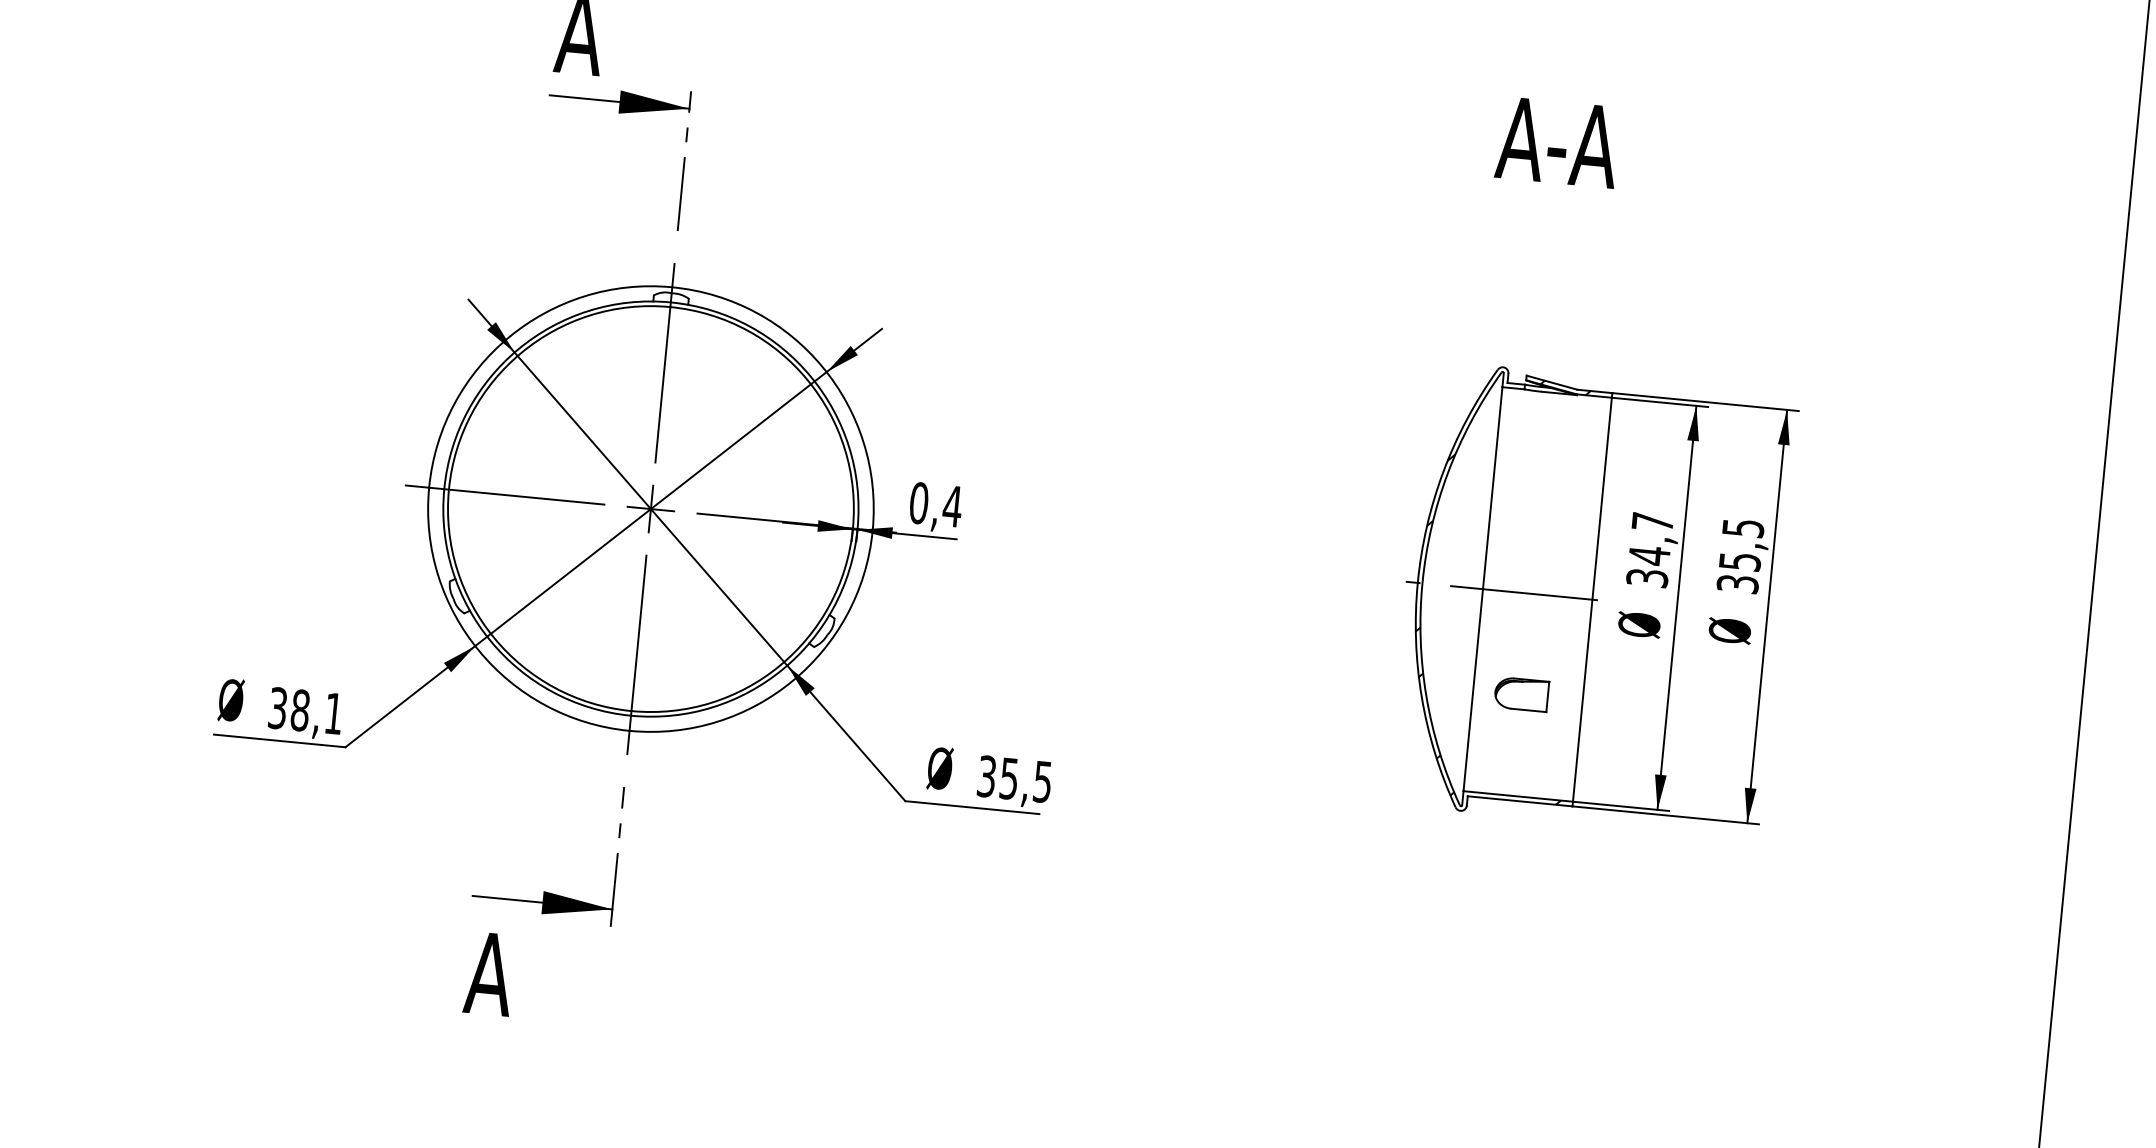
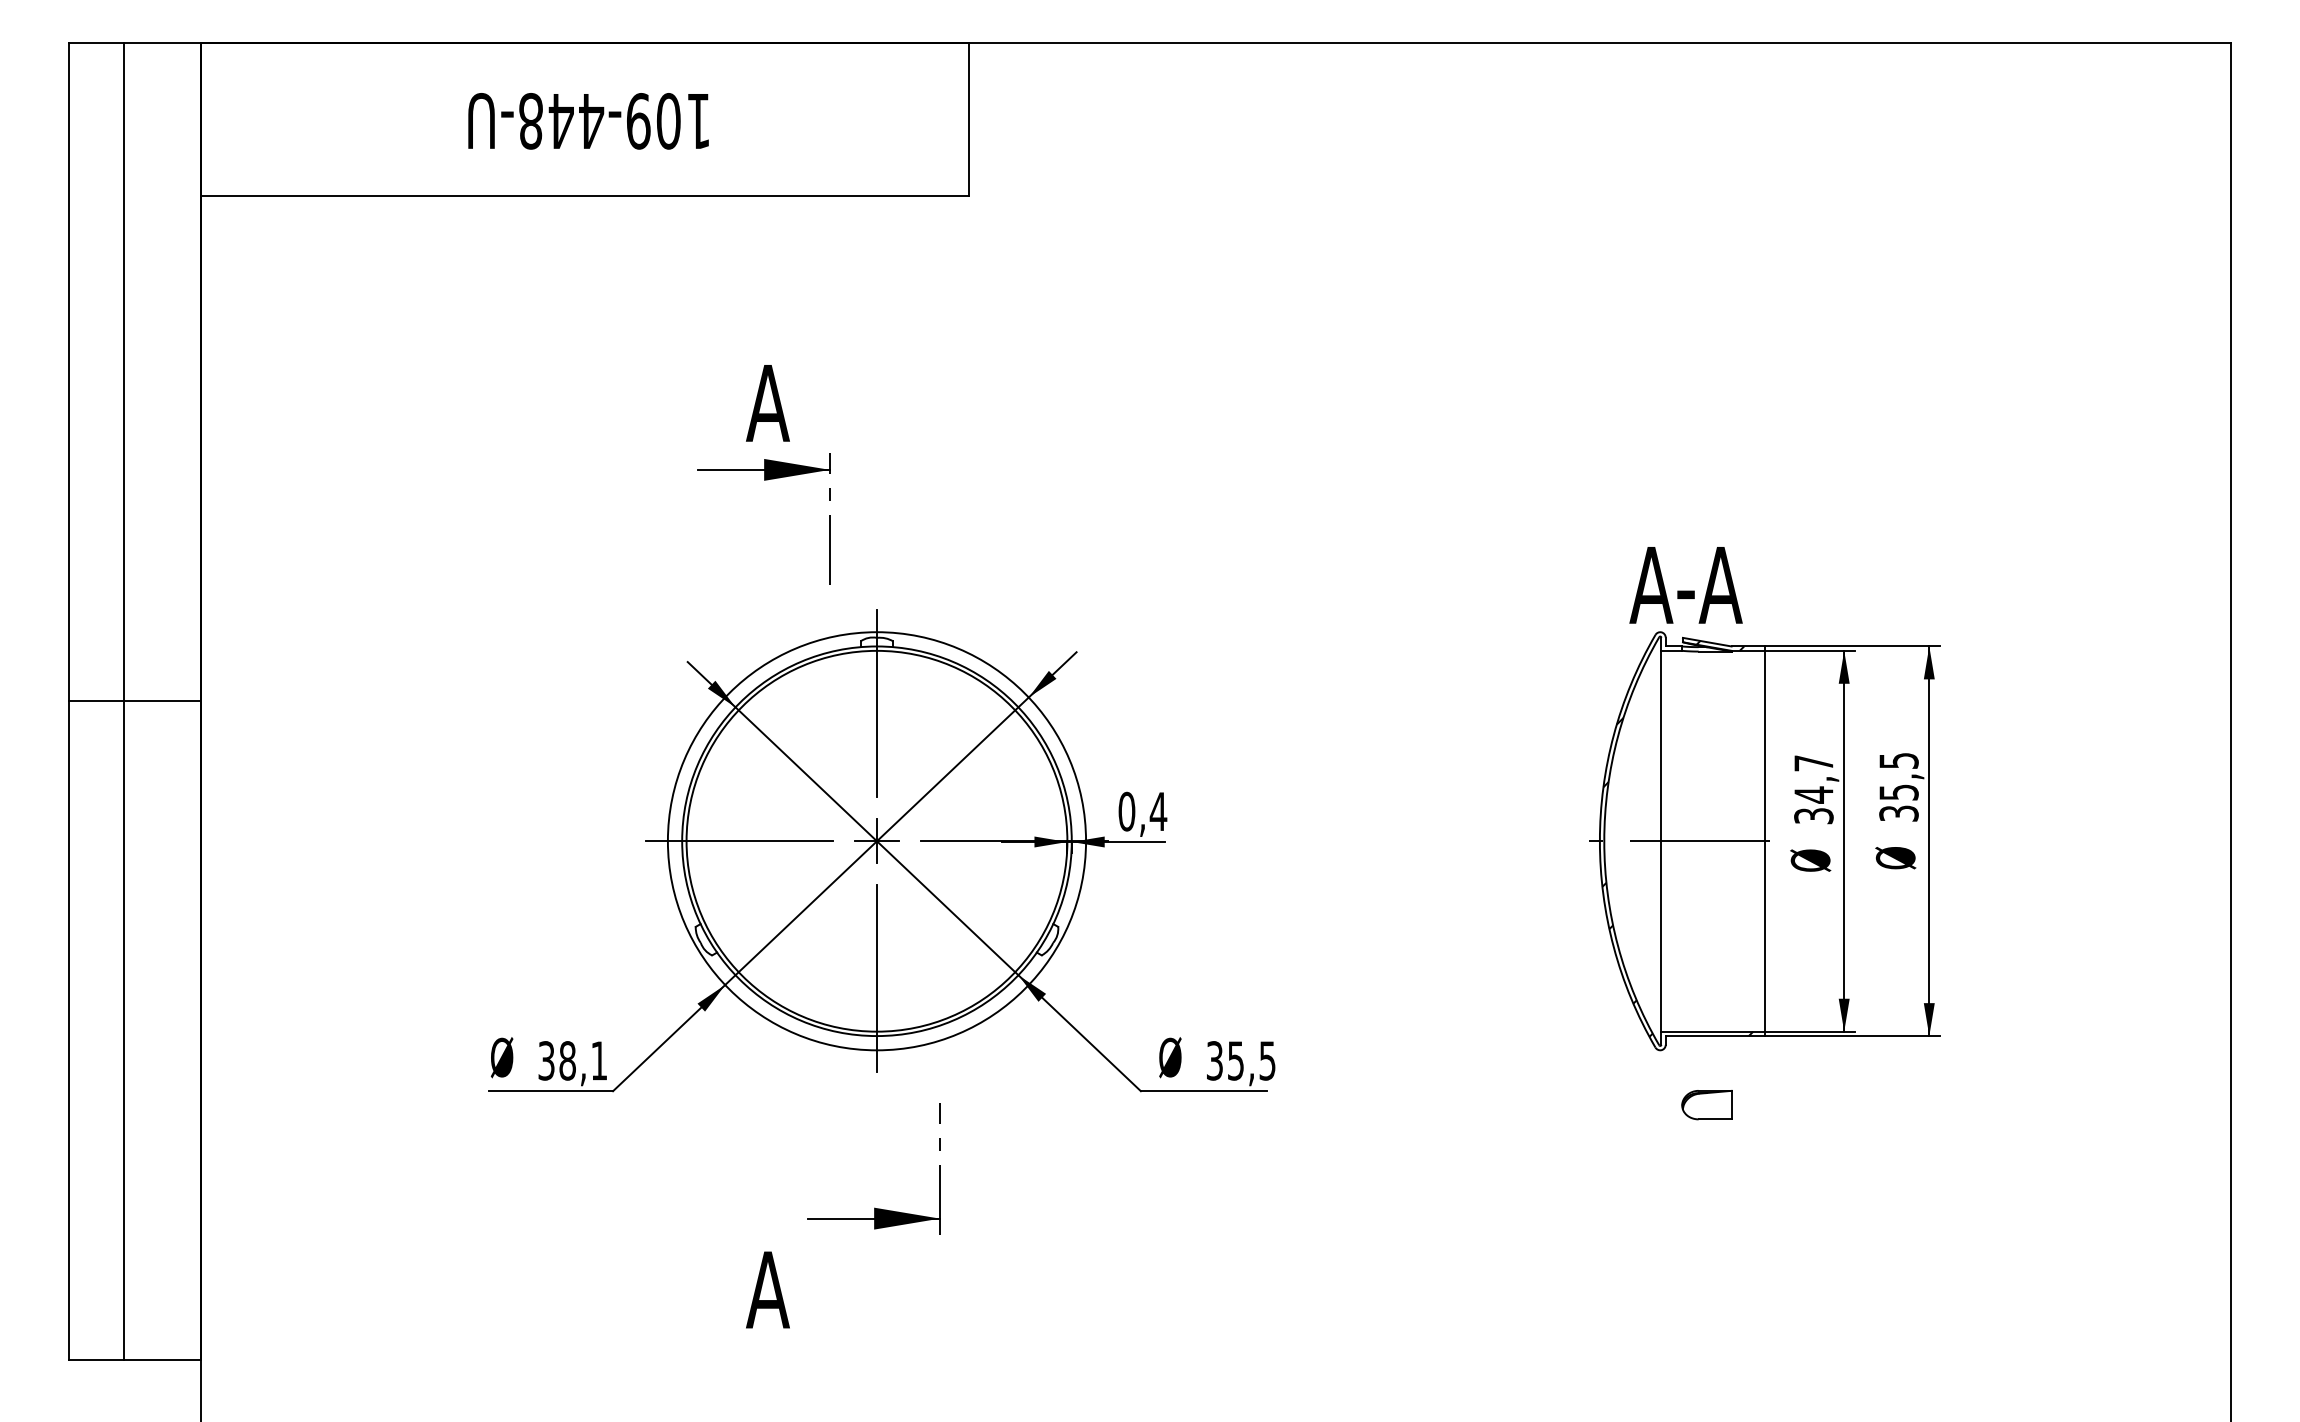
part: (618, 113) -> (764, 480), moved
text: (1557, 142) -> (1685, 585), moved
part: (1521, 694) -> (1706, 1105), moved
part: (544, 890) -> (874, 1207), moved

